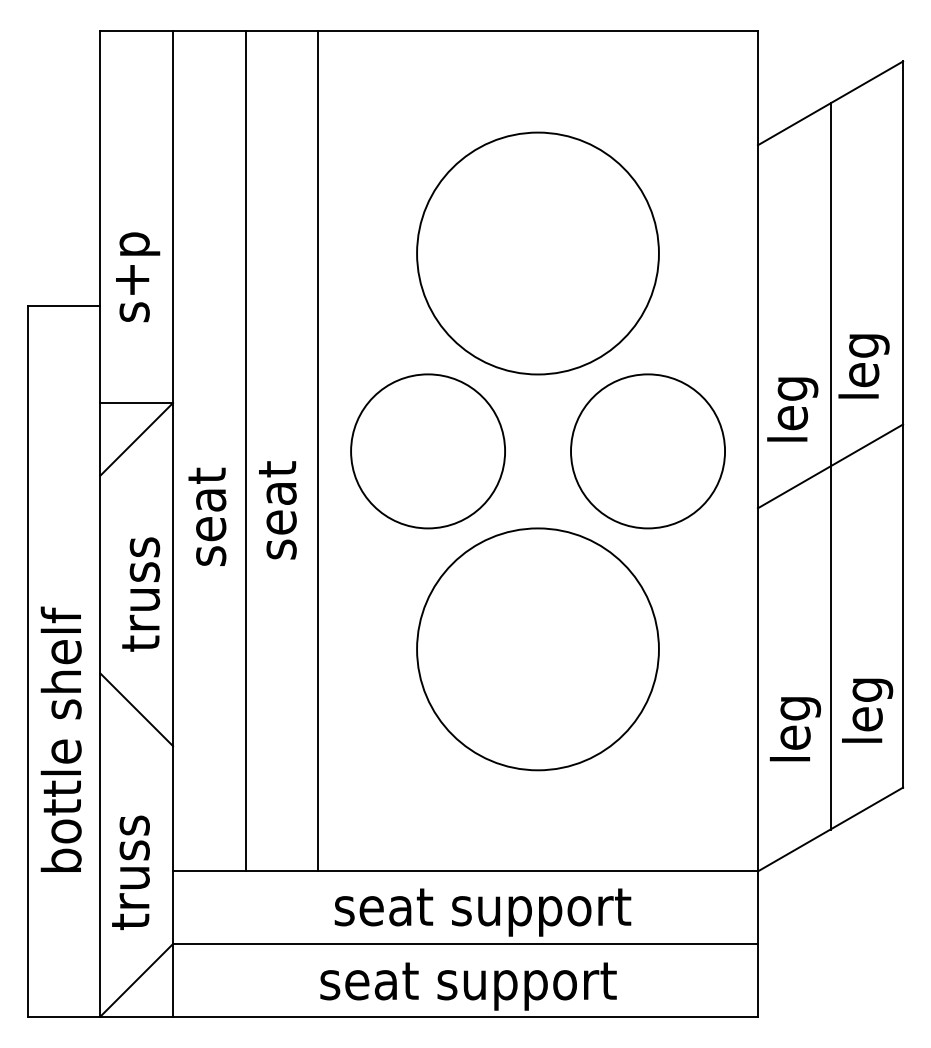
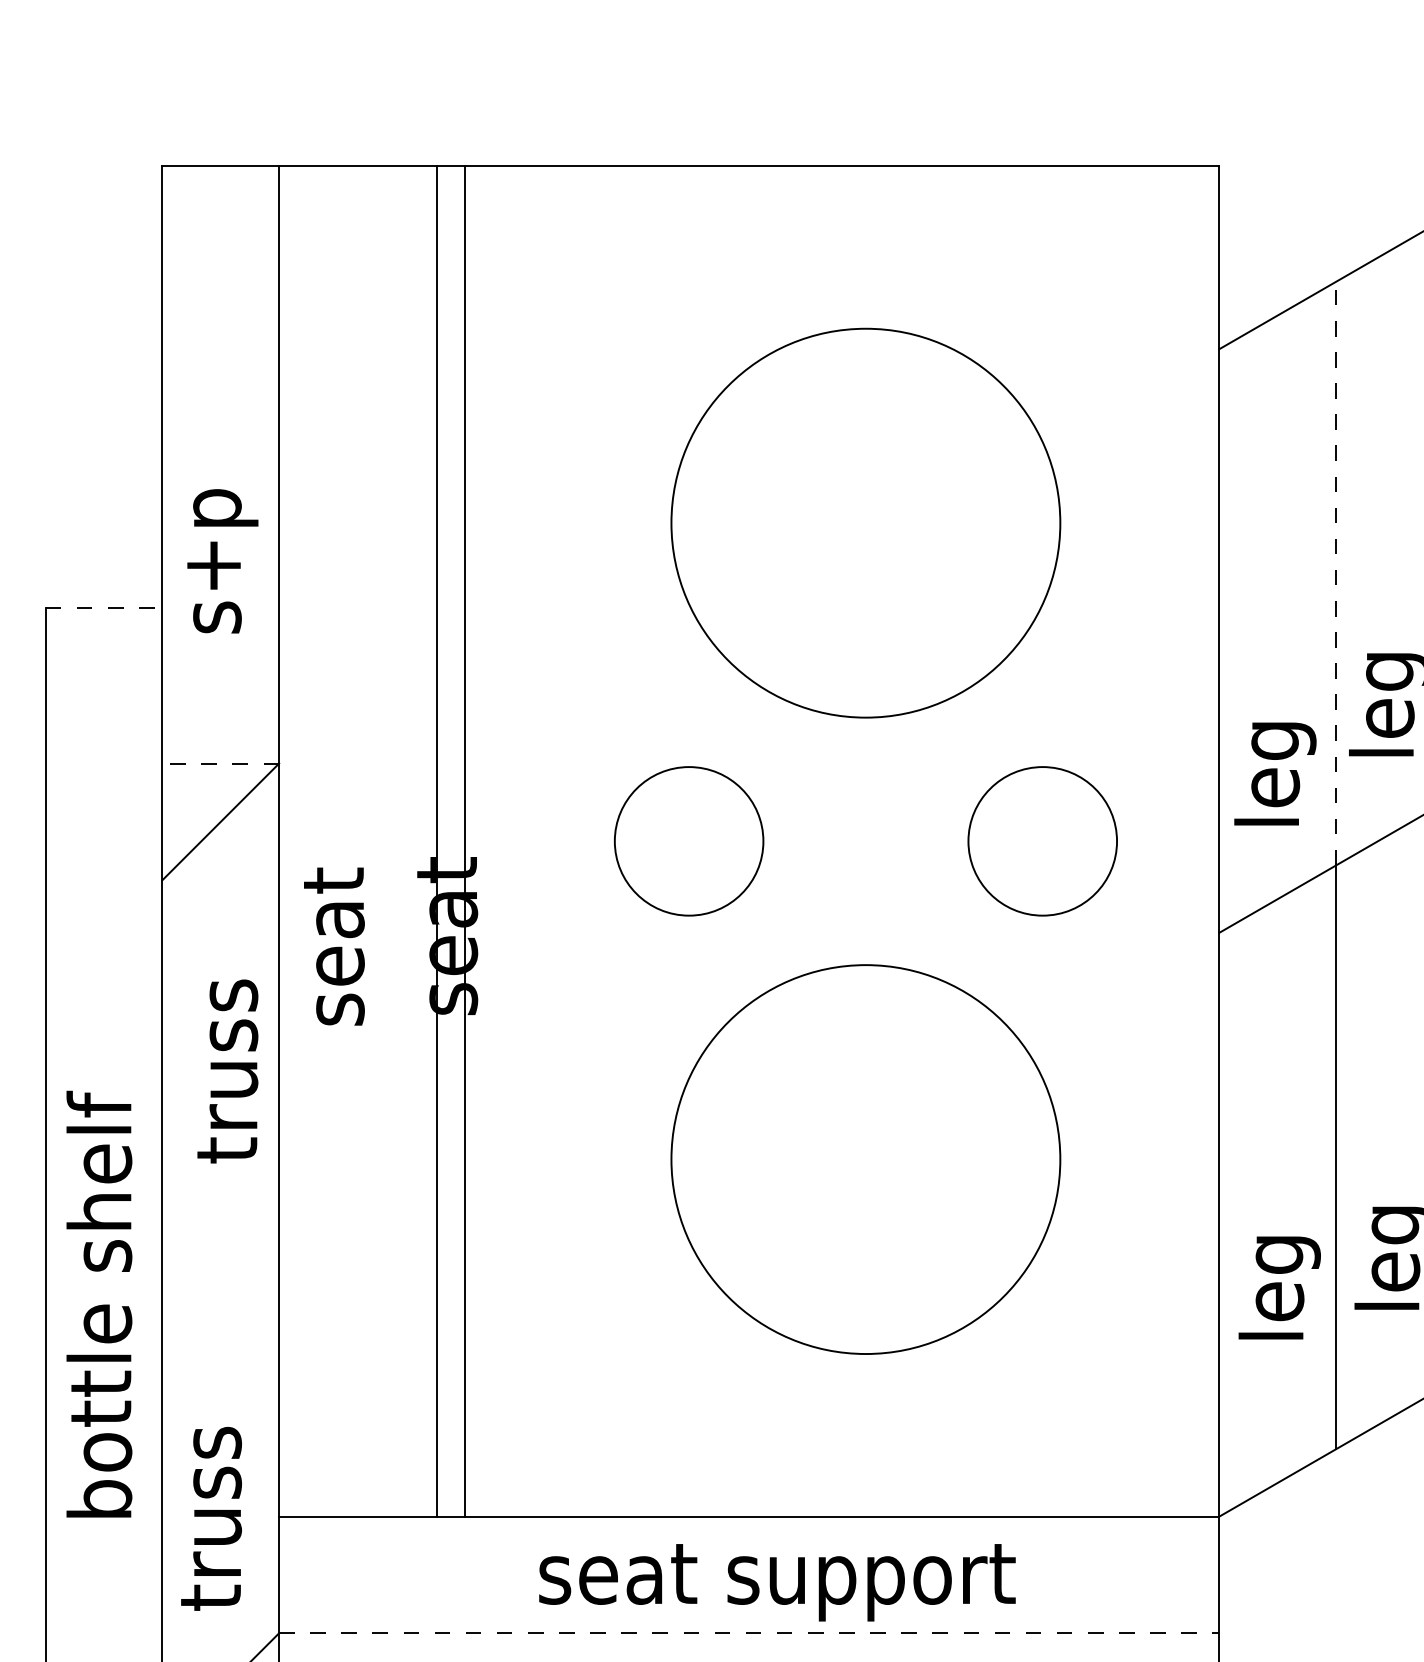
line: (830, 284) -> (1336, 572), solid -> dashed
line: (64, 306) -> (104, 608), solid -> dashed
line: (136, 403) -> (220, 764), solid -> dashed
line: (245, 451) -> (464, 841), moved
line: (318, 451) -> (437, 841), moved
circle: (427, 451) -> (688, 841), size x0.6
circle: (647, 451) -> (1041, 841), size x0.6
line: (136, 709) -> (220, 1256), removed
line: (465, 943) -> (749, 1632), solid -> dashed

